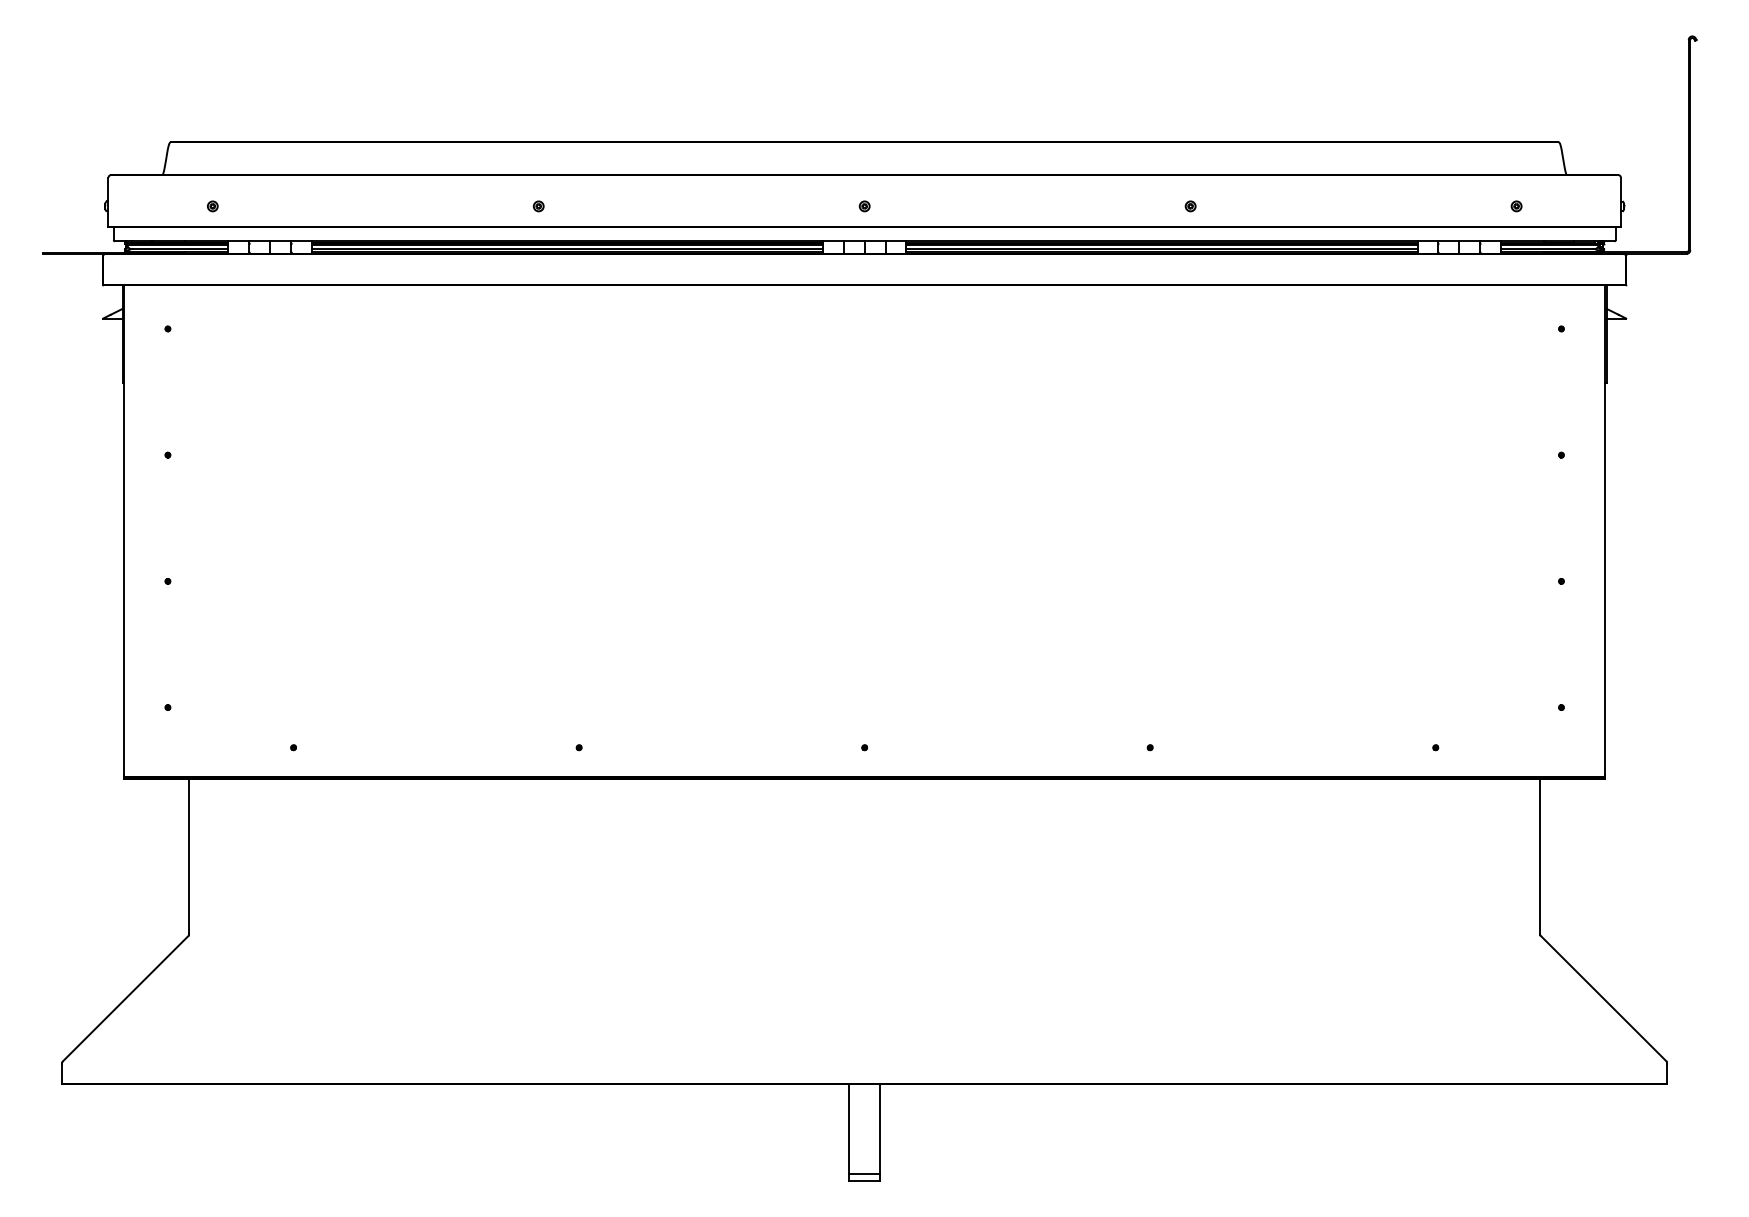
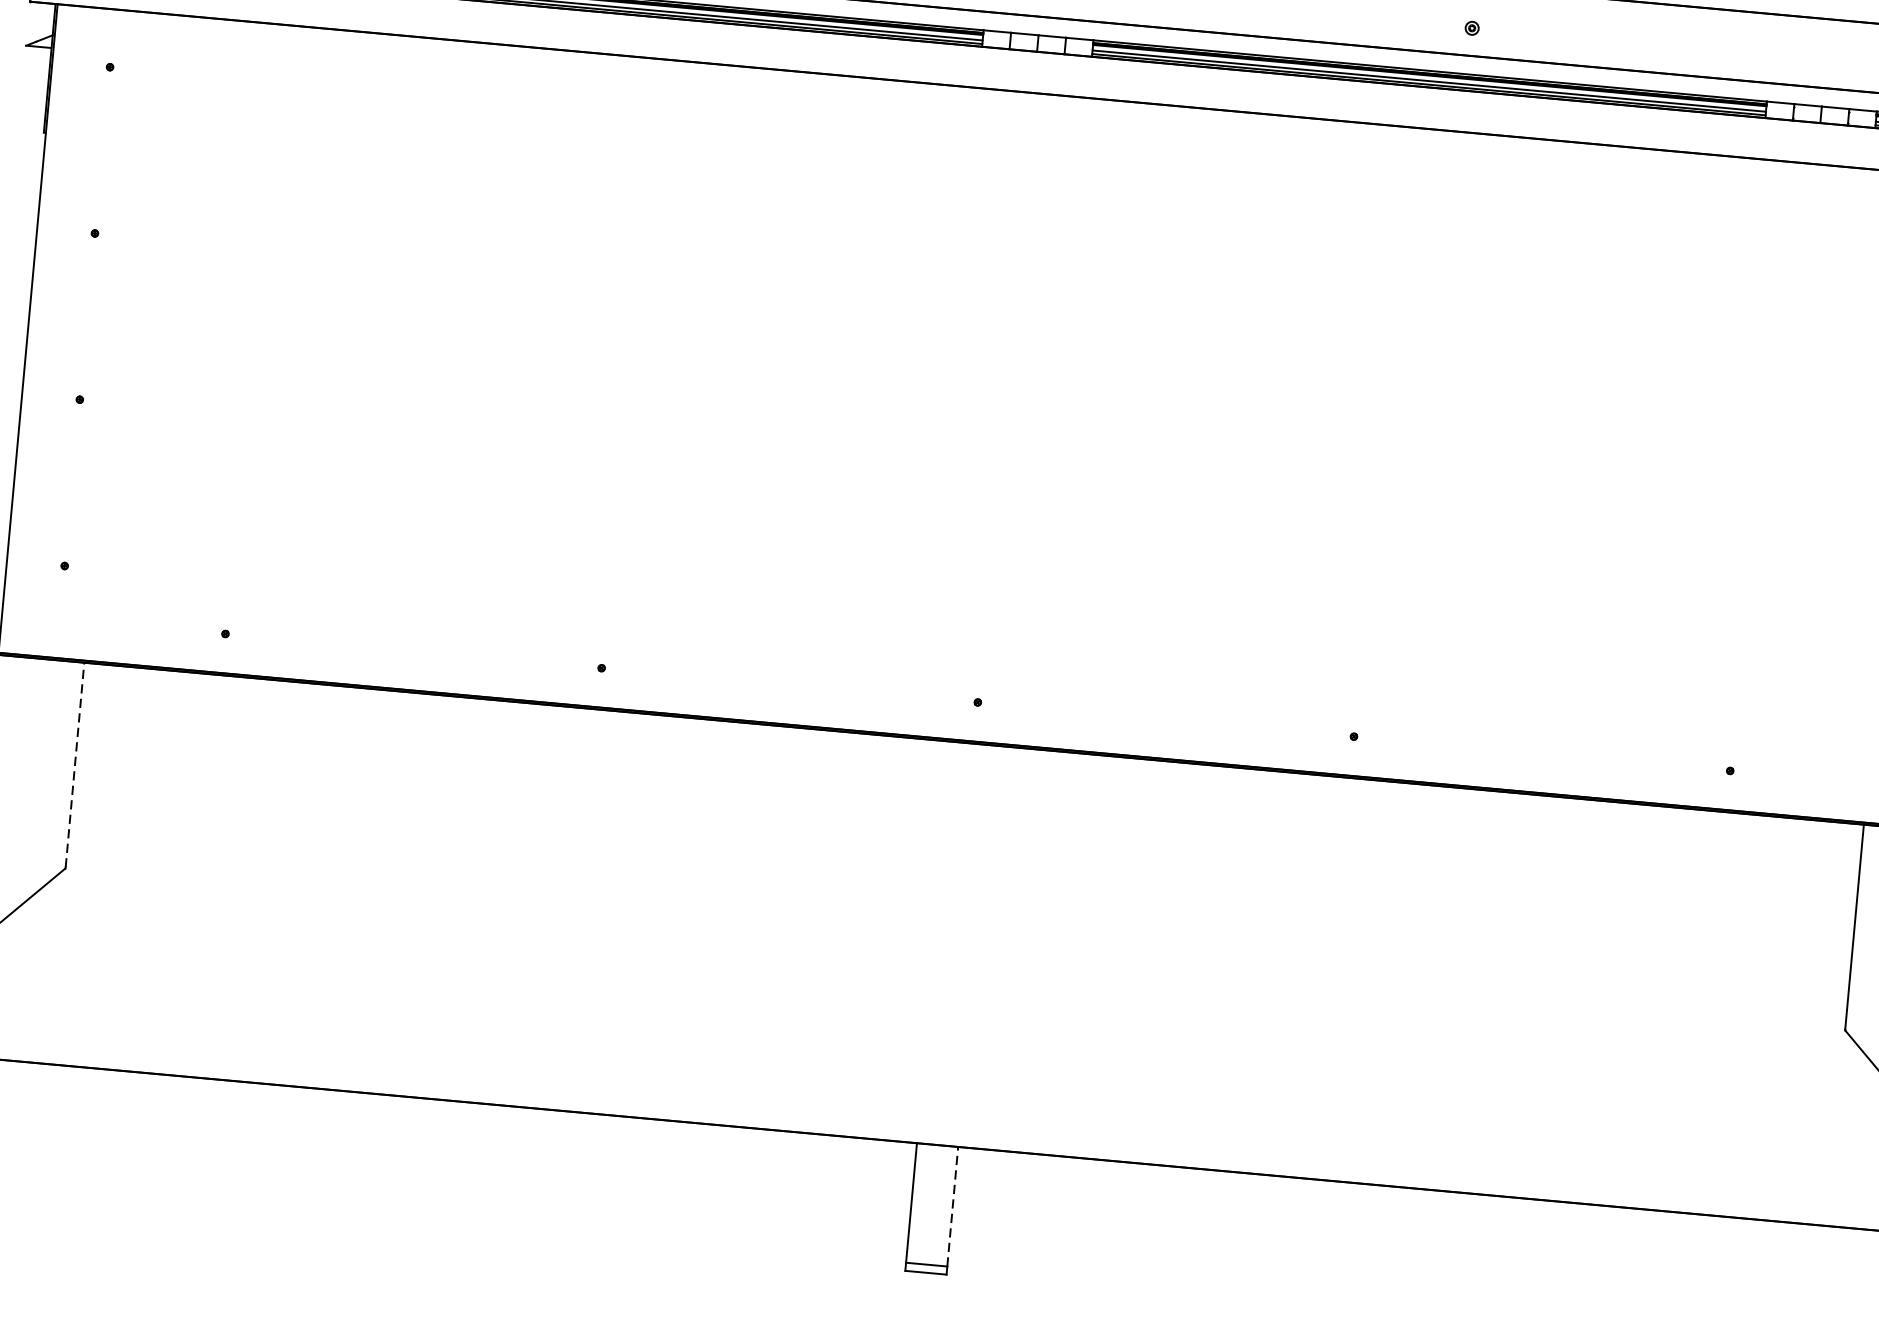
line: (189, 856) -> (75, 764), solid -> dashed
line: (880, 1128) -> (953, 1205), solid -> dashed

